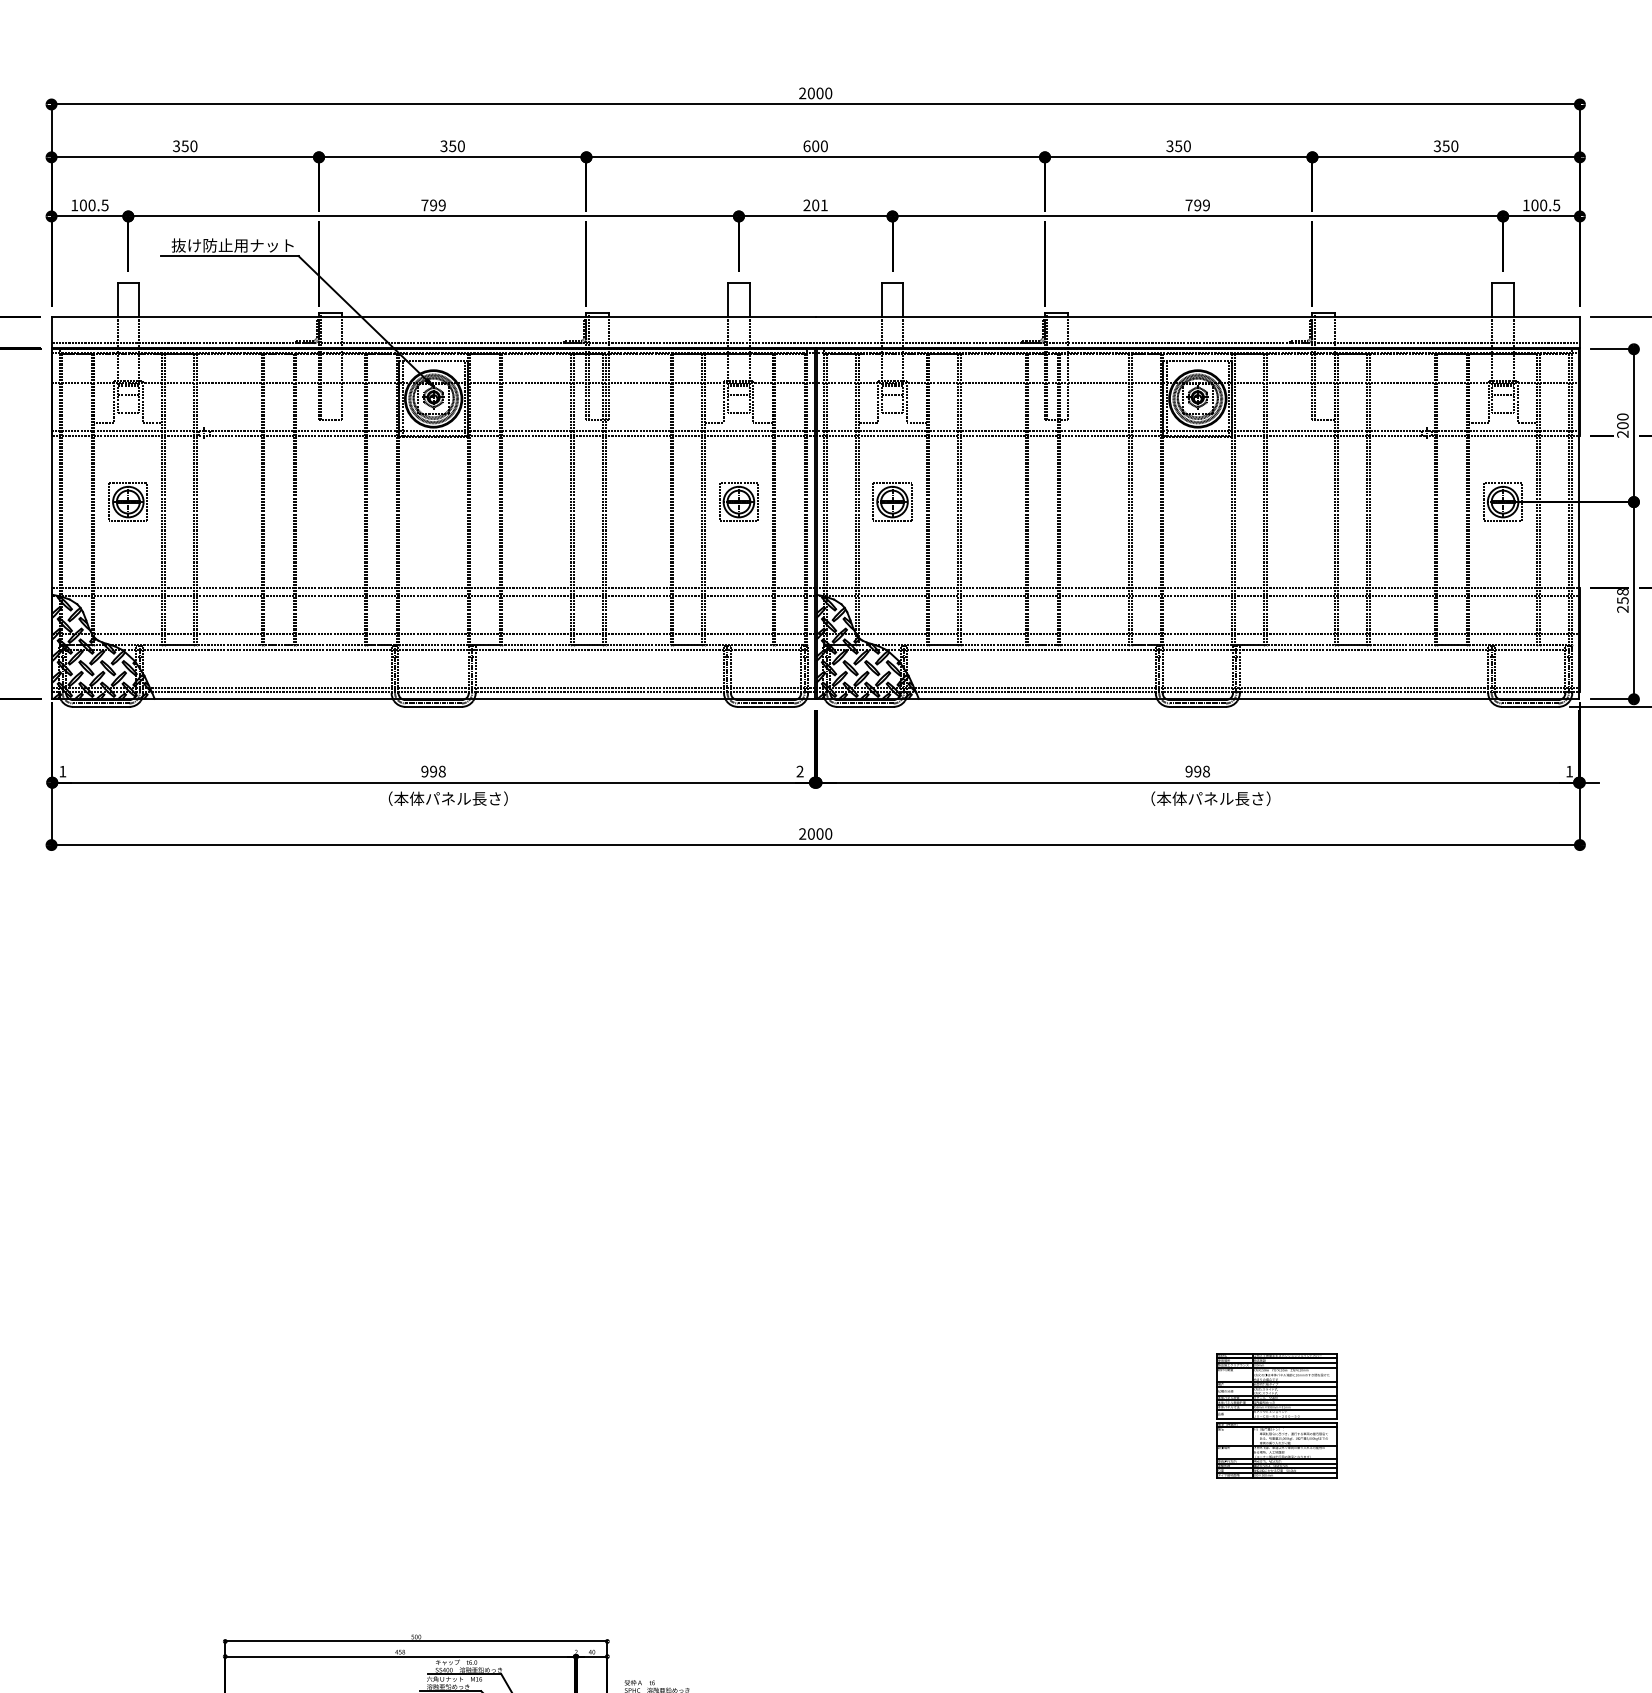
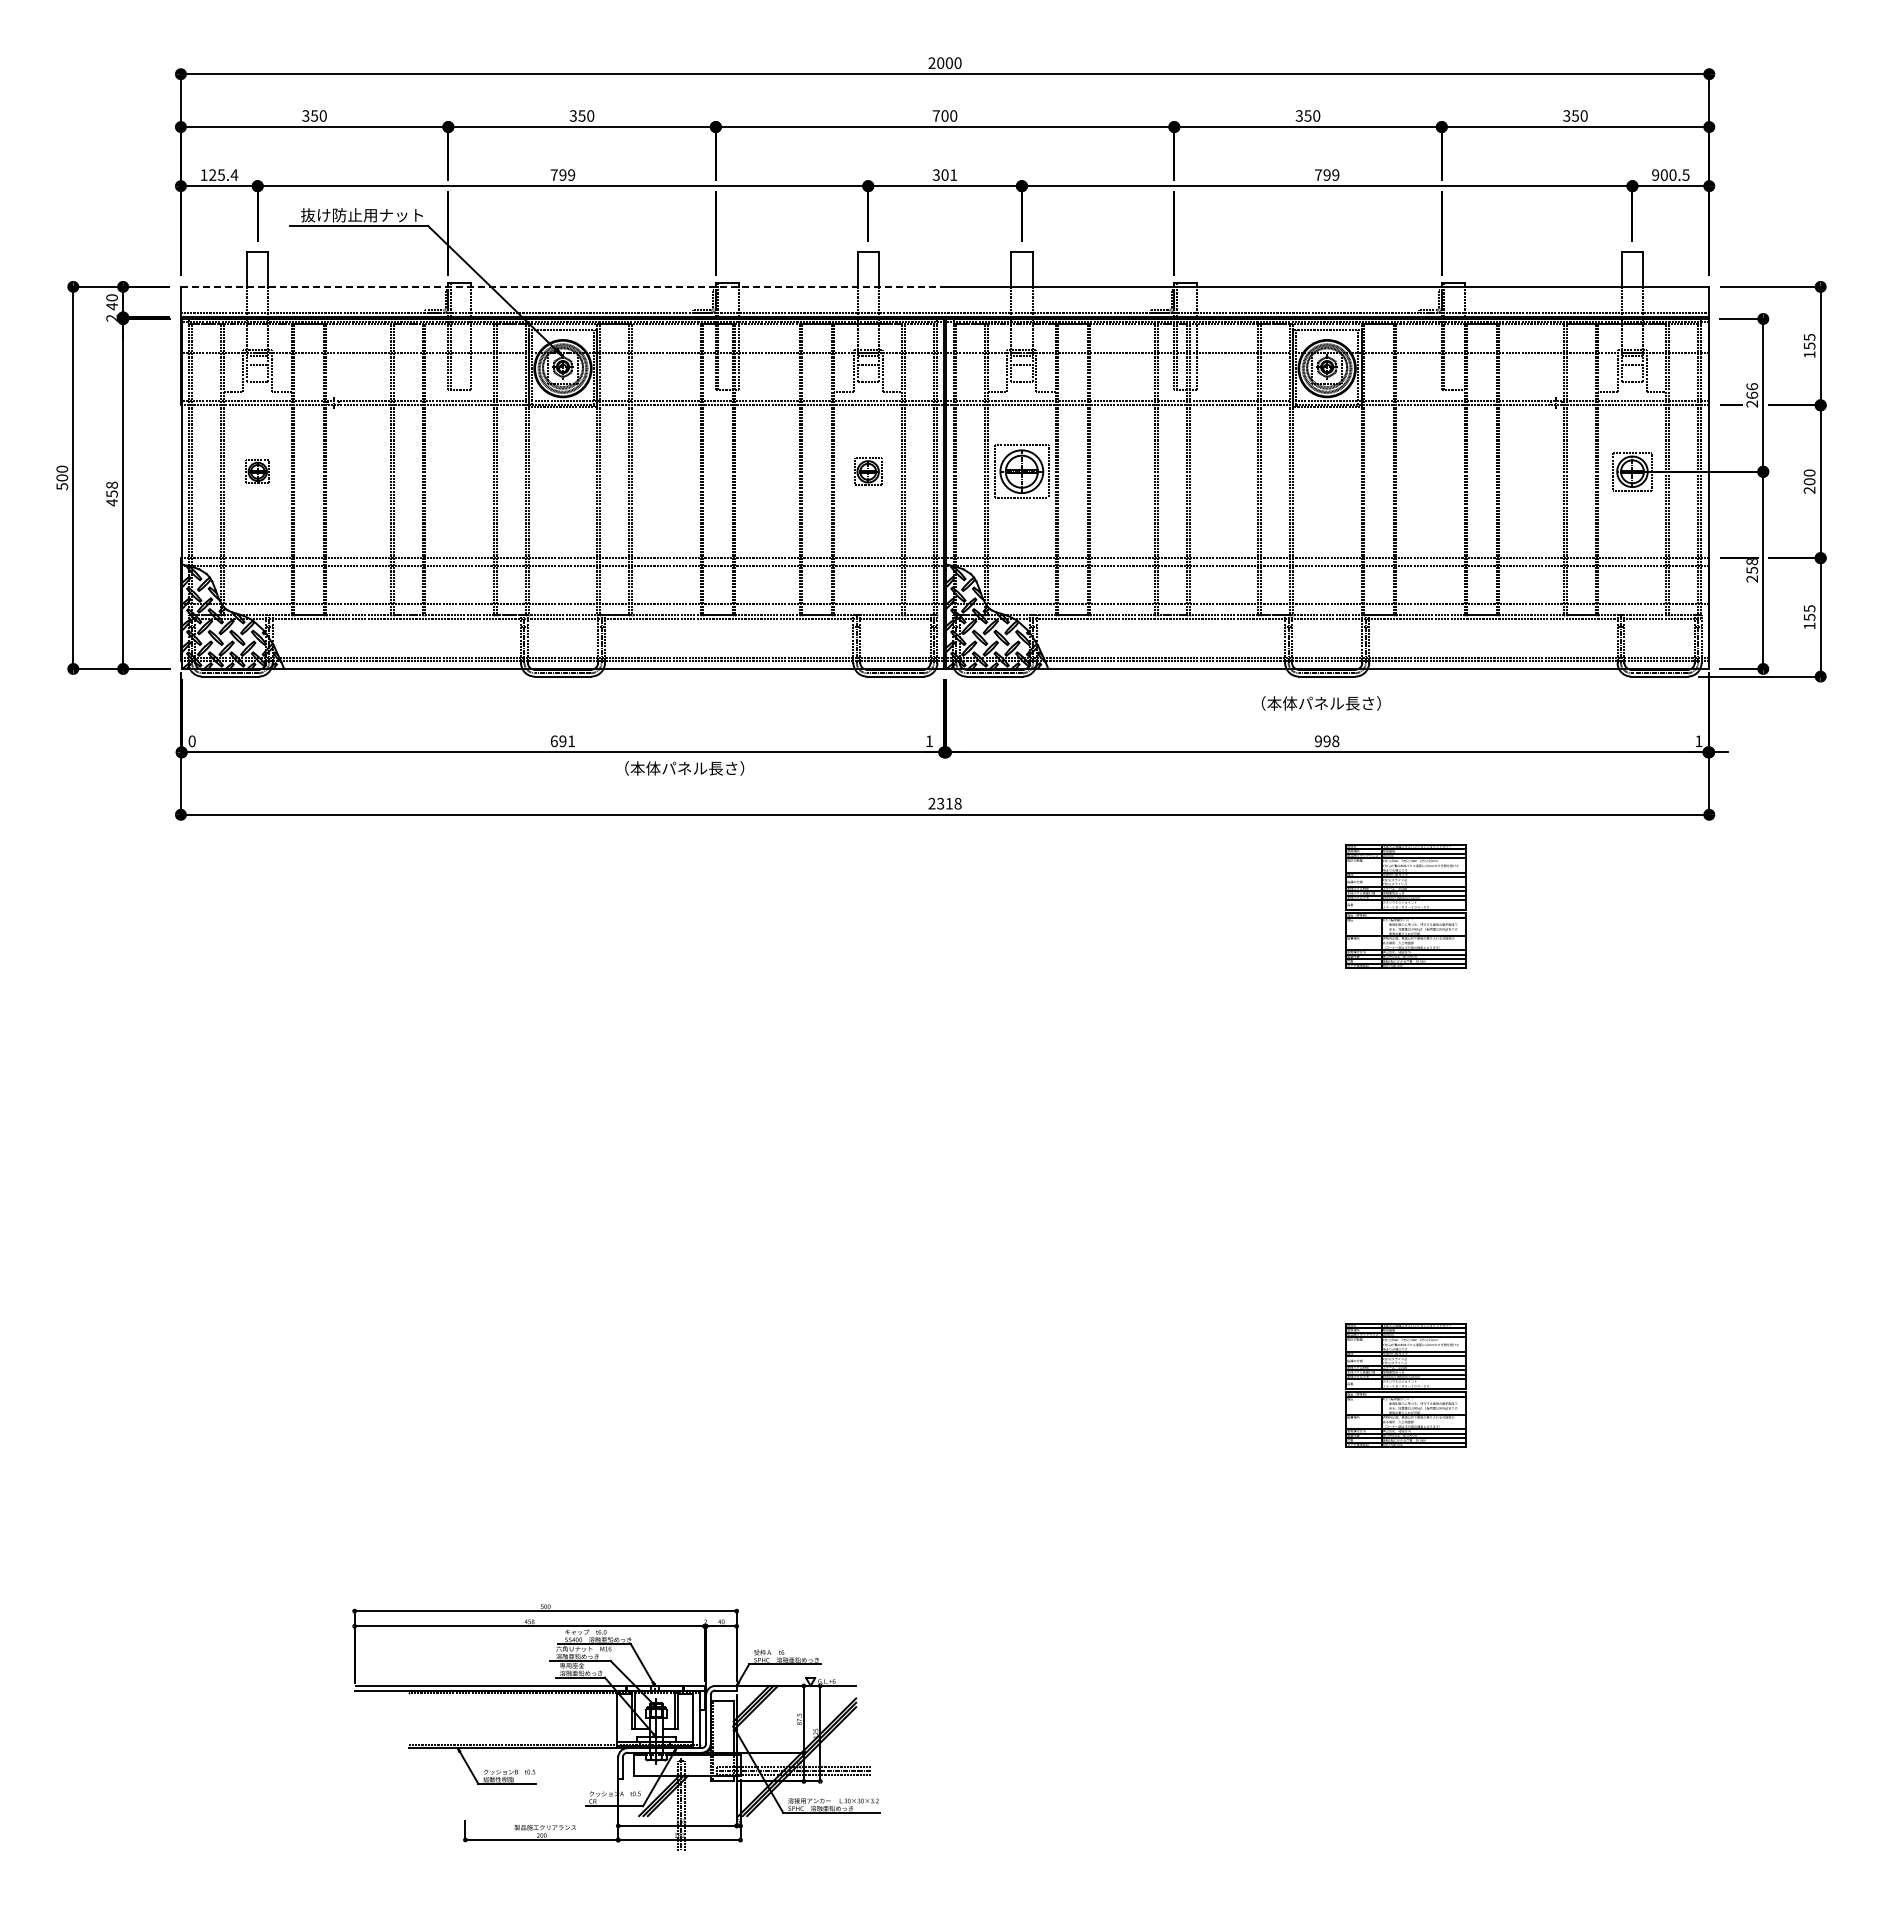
text: (806, 145) -> (935, 115), 600 -> 700
text: (94, 204) -> (223, 174), 100.5 -> 125.4
text: (1526, 204) -> (1655, 174), 100.5 -> 900.5
text: (806, 205) -> (935, 175), 201 -> 301
line: (434, 316) -> (563, 286), solid -> dashed
text: (1622, 420) -> (1751, 390), 200 -> 266
part: (128, 501) -> (257, 471), size x0.6
part: (738, 501) -> (867, 471), size x0.7
part: (892, 501) -> (1021, 471), size x1.4
text: (800, 770) -> (929, 740), 2 -> 1
text: (62, 771) -> (191, 741), 1 -> 0
text: (433, 771) -> (562, 741), 998 -> 691
text: (448, 798) -> (684, 768), moved
text: (1210, 798) -> (1320, 703), moved
text: (820, 833) -> (949, 803), 2000 -> 2318
part: (1276, 936) -> (1405, 906), added

